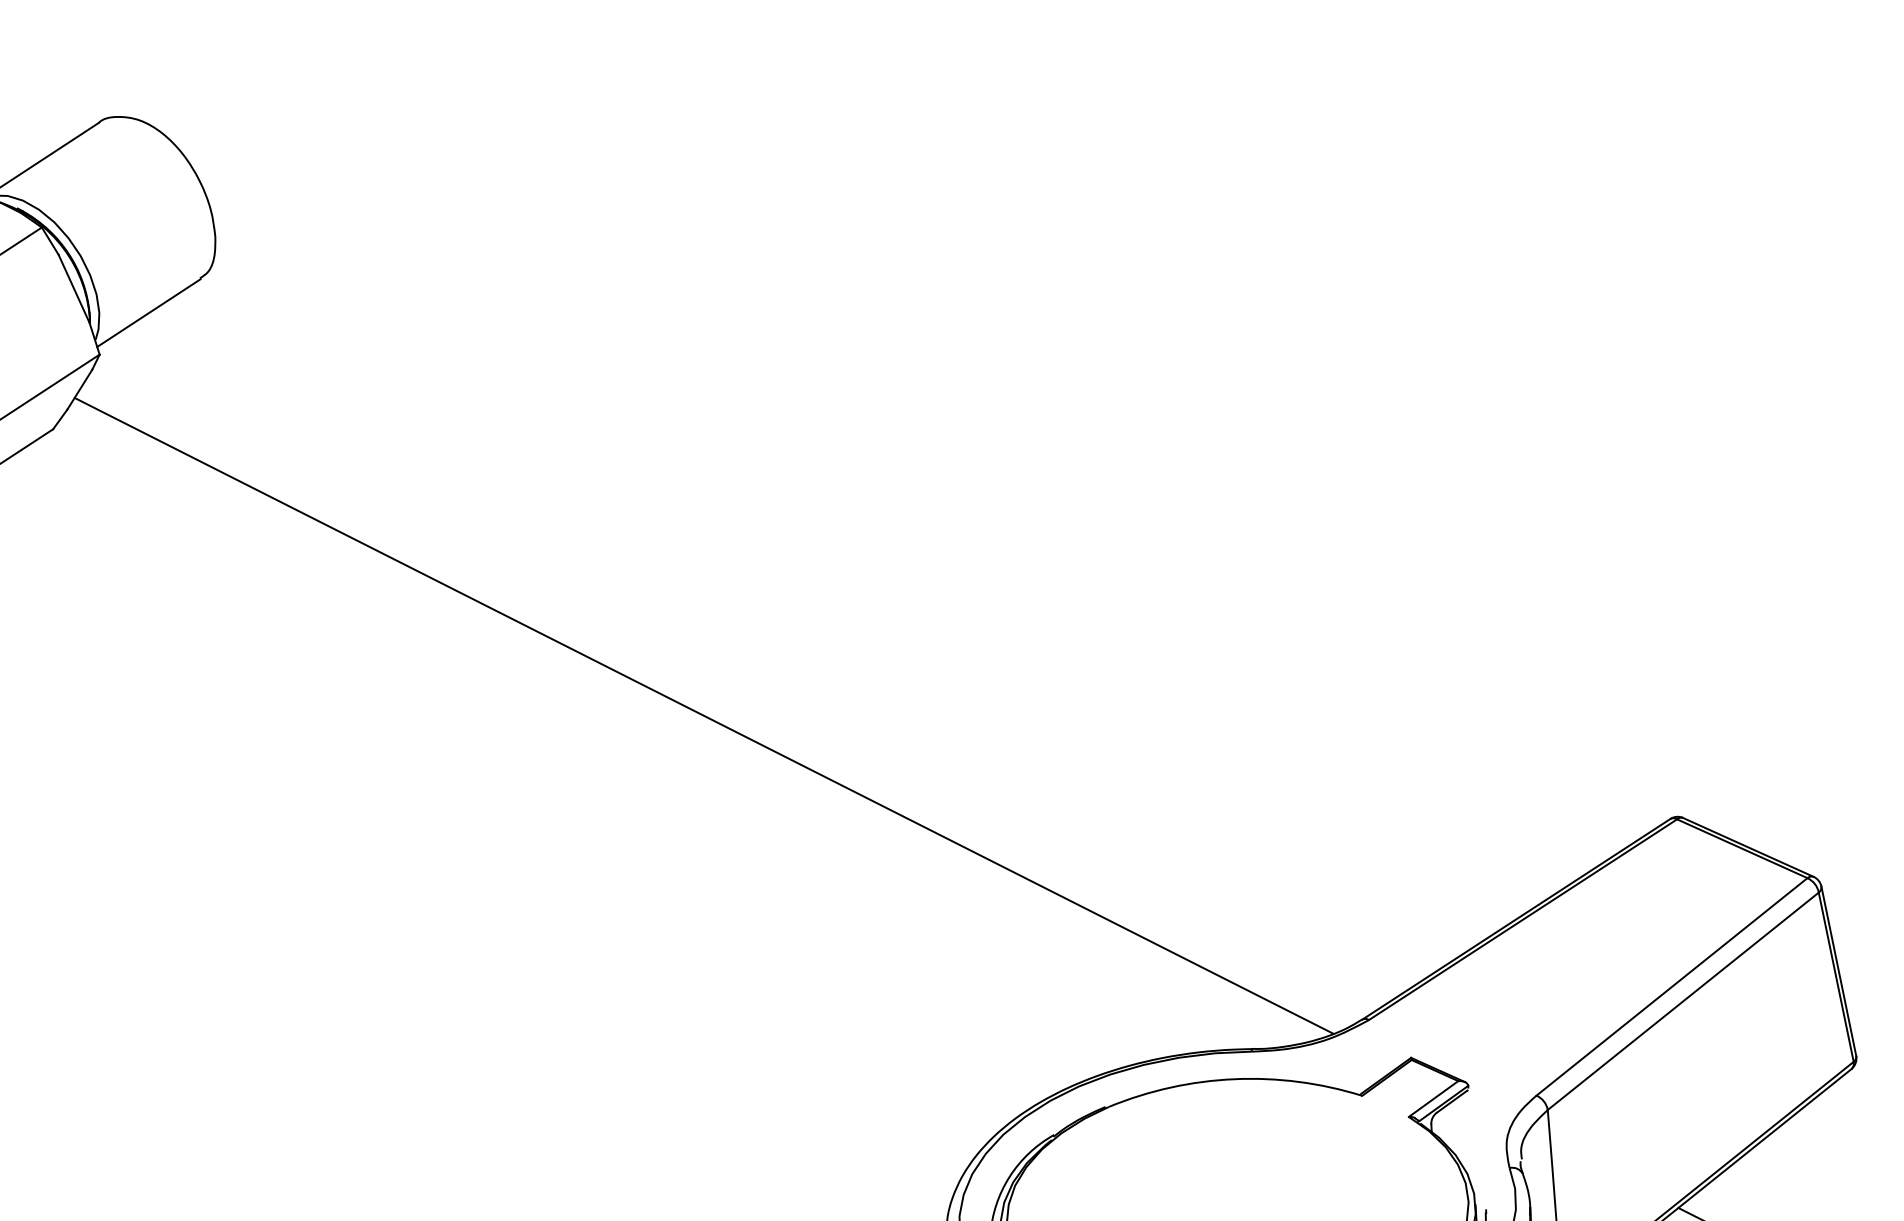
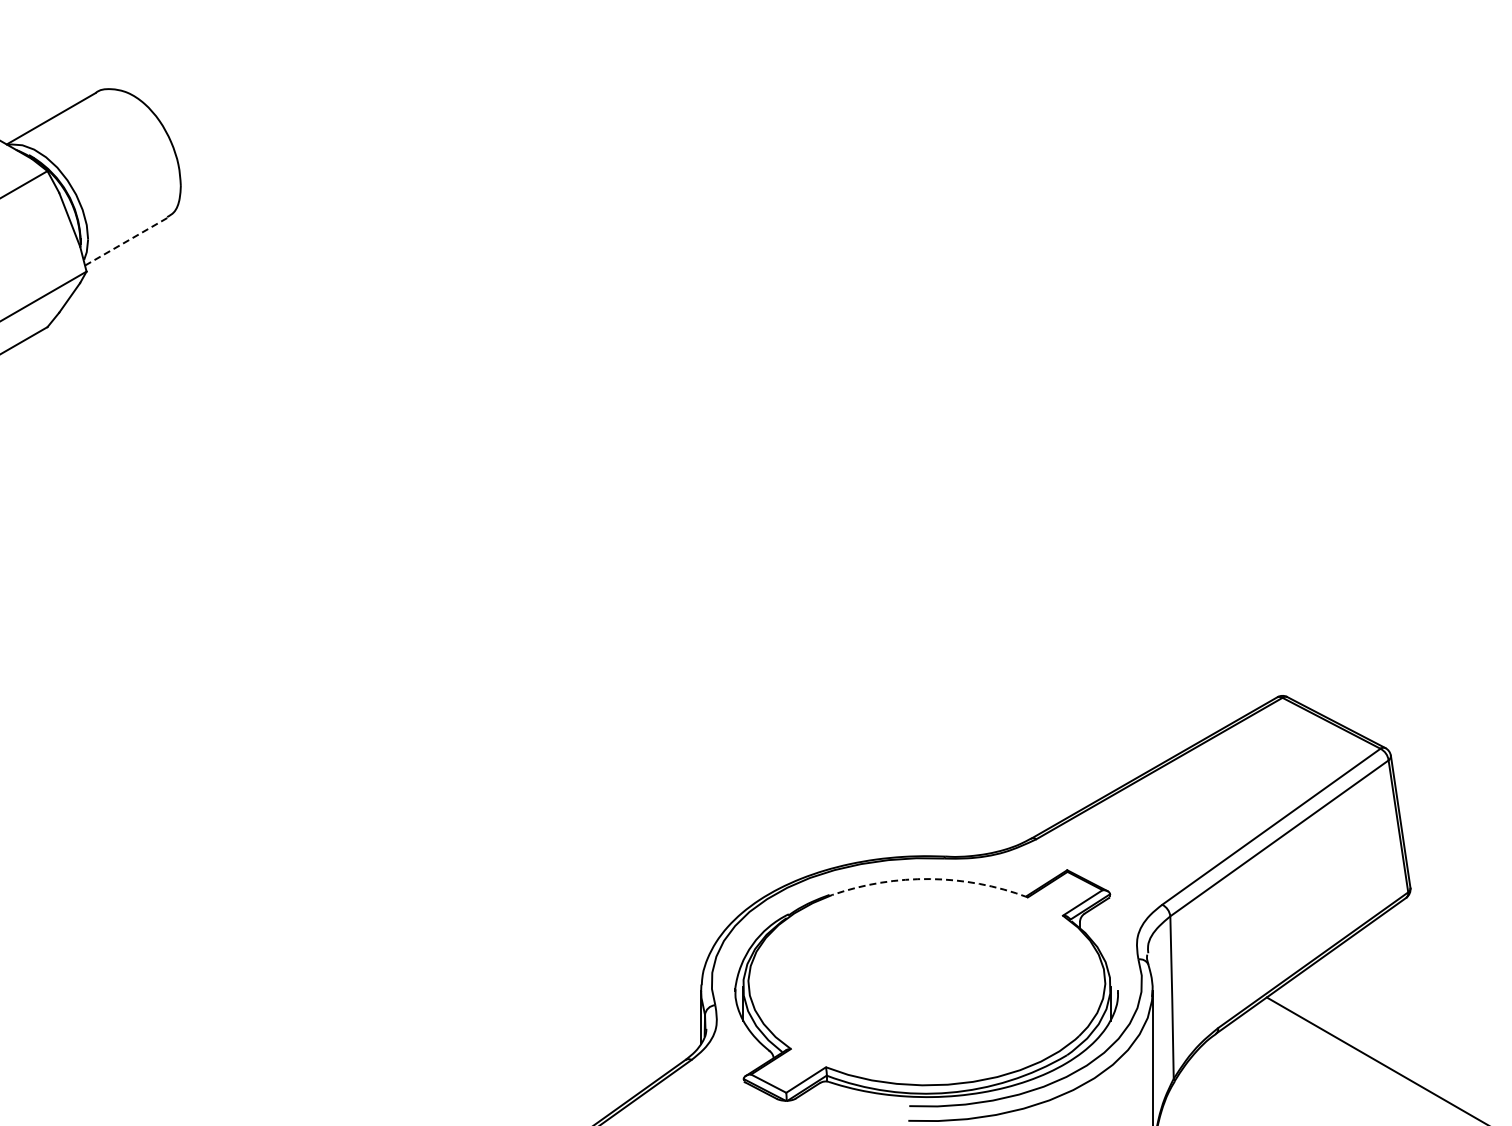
line: (149, 312) -> (126, 241), solid -> dashed
line: (703, 715) -> (536, 575), removed
arc: (1234, 1079) -> (930, 879), solid -> dashed

